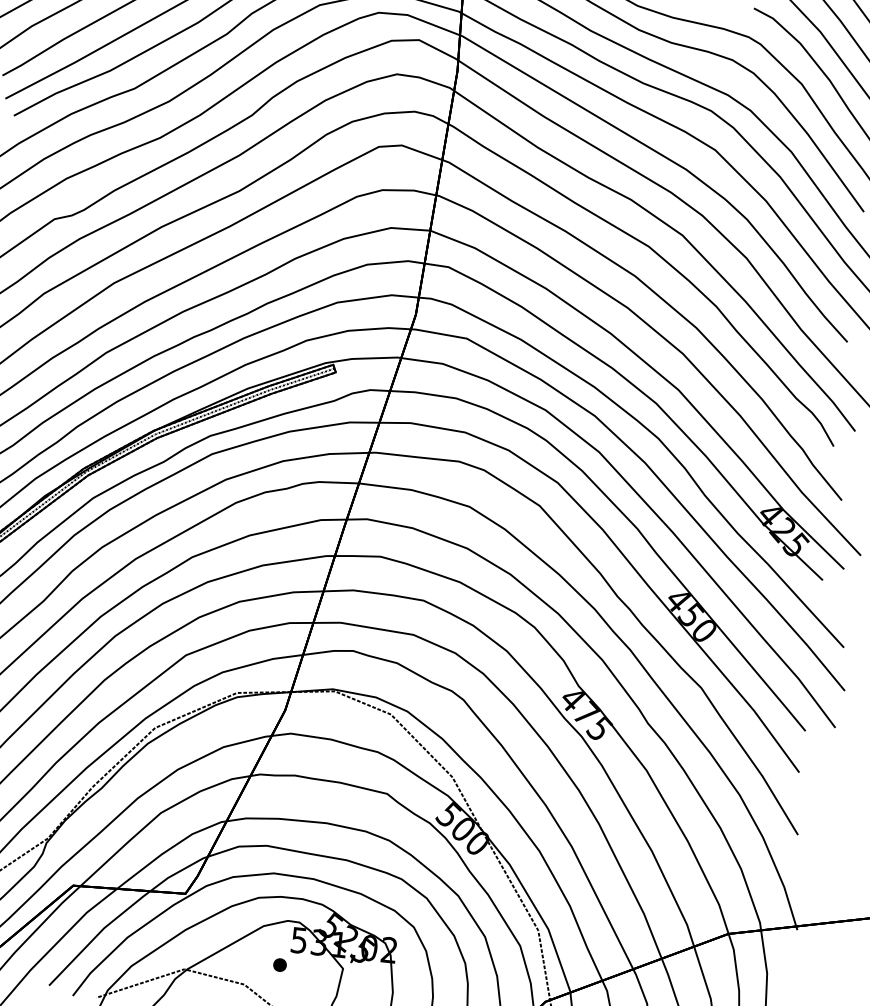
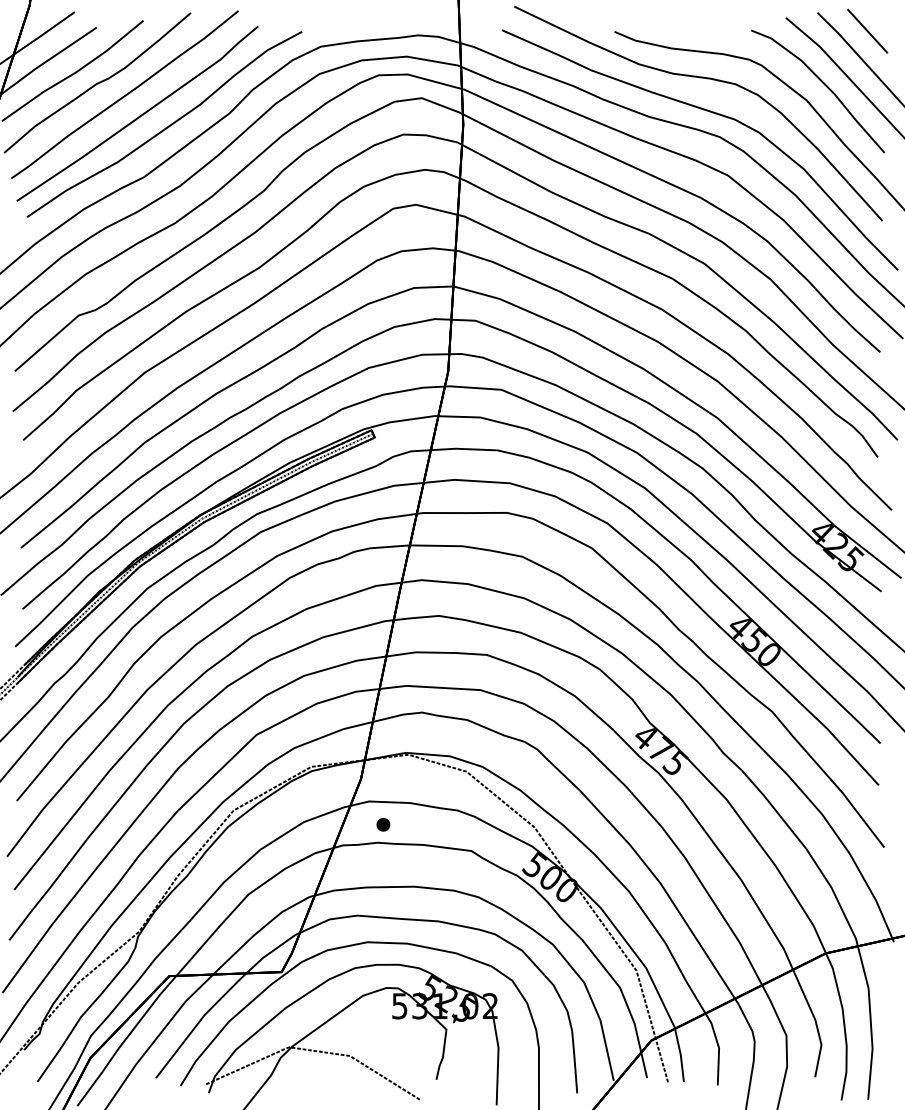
part: (280, 964) -> (383, 824), moved

